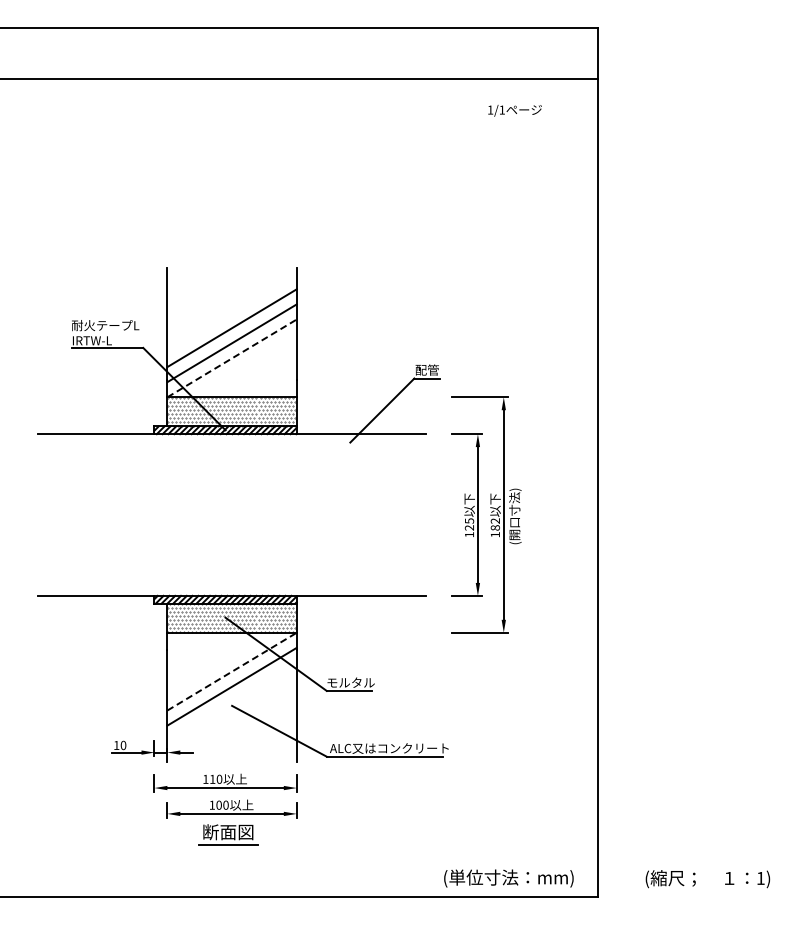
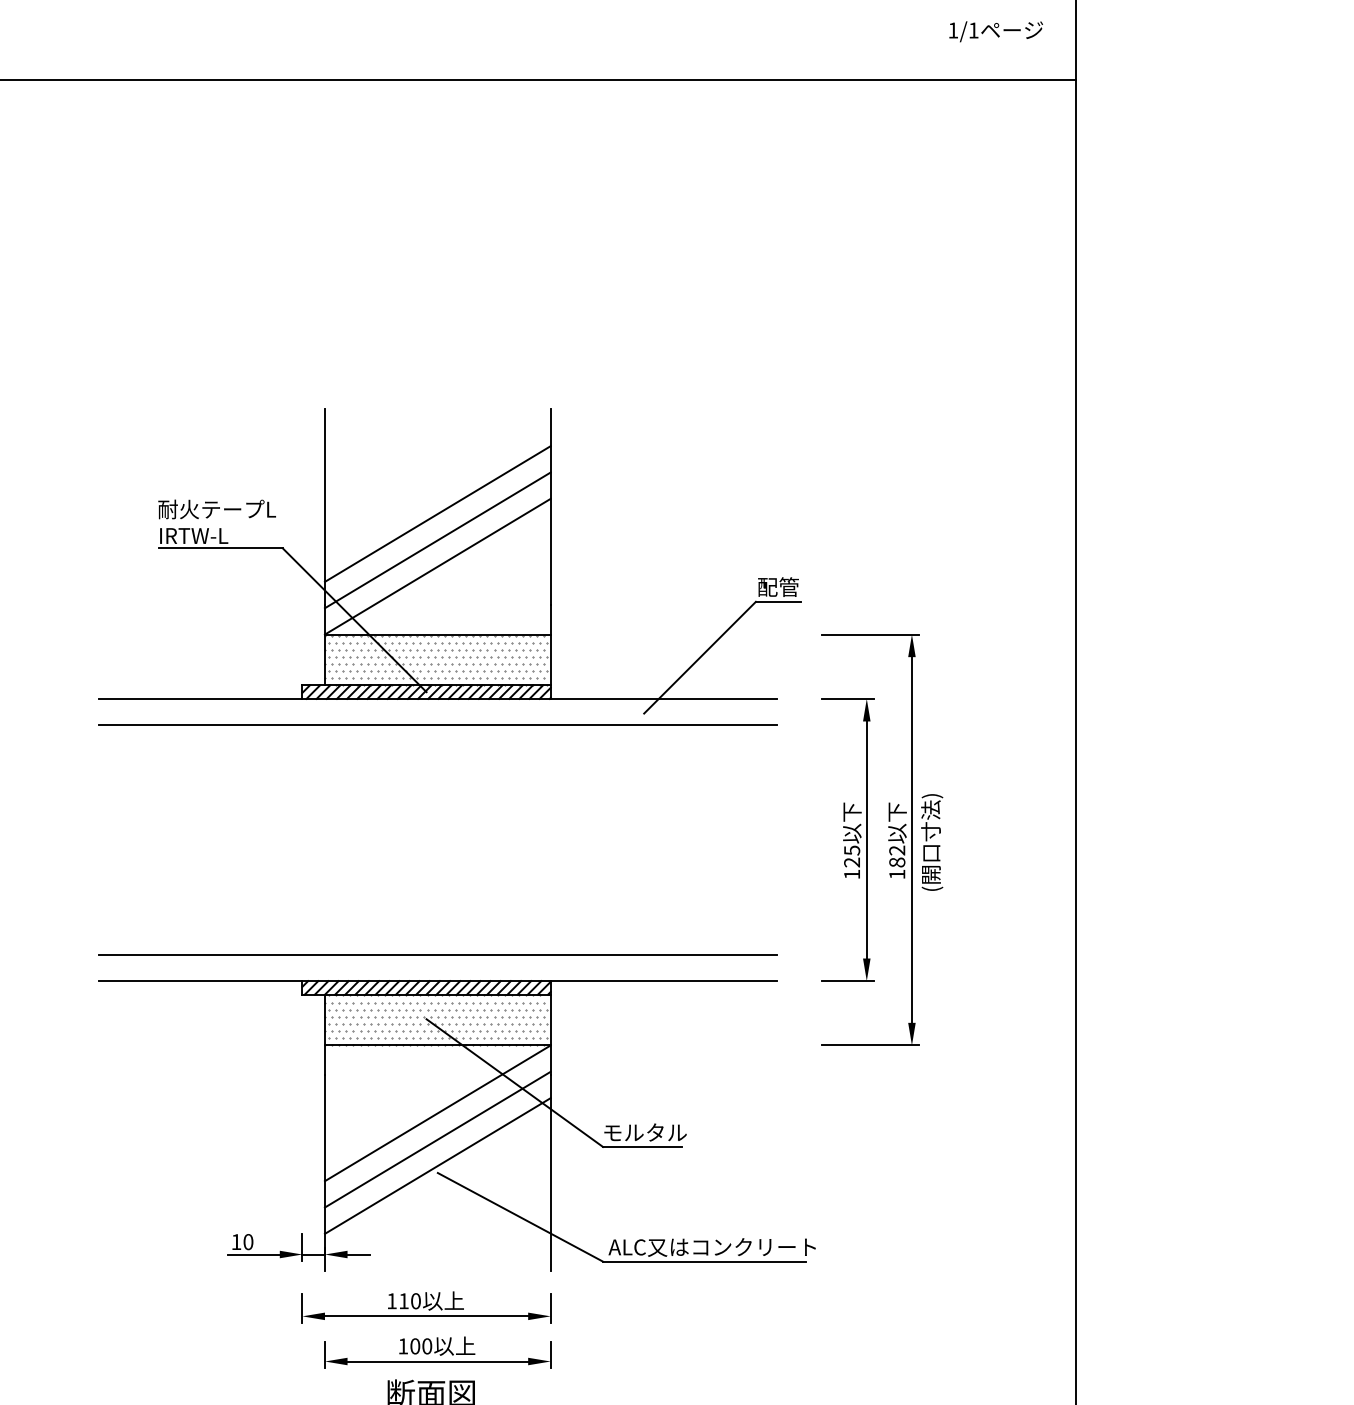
text: (514, 110) -> (995, 31), moved
line: (232, 358) -> (438, 566), dashed -> solid
line: (232, 448) -> (438, 723), added
line: (231, 580) -> (436, 954), added
line: (232, 671) -> (438, 1113), dashed -> solid
line: (231, 701) -> (436, 1165), added

